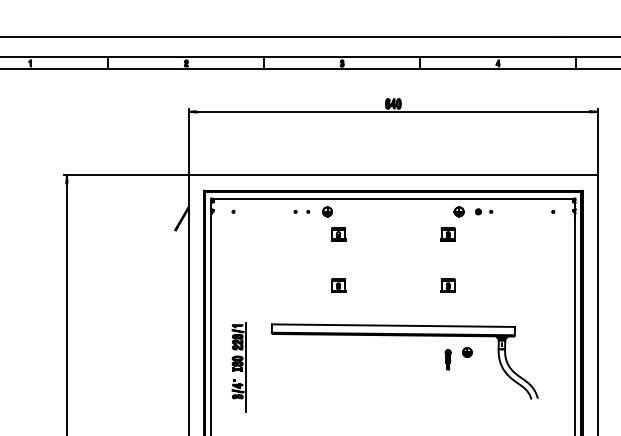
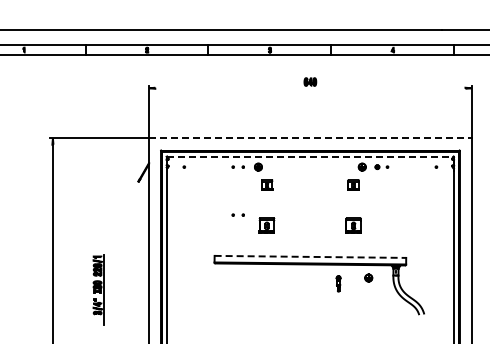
line: (393, 112) -> (310, 88), removed
line: (393, 175) -> (310, 138), solid -> dashed
line: (393, 198) -> (310, 156), solid -> dashed
part: (300, 271) -> (237, 214), added
part: (339, 285) -> (267, 225), size x1.4
part: (448, 285) -> (353, 225), size x1.4
line: (393, 325) -> (310, 256), solid -> dashed
part: (448, 359) -> (338, 283), moved
part: (238, 367) -> (98, 289), moved

